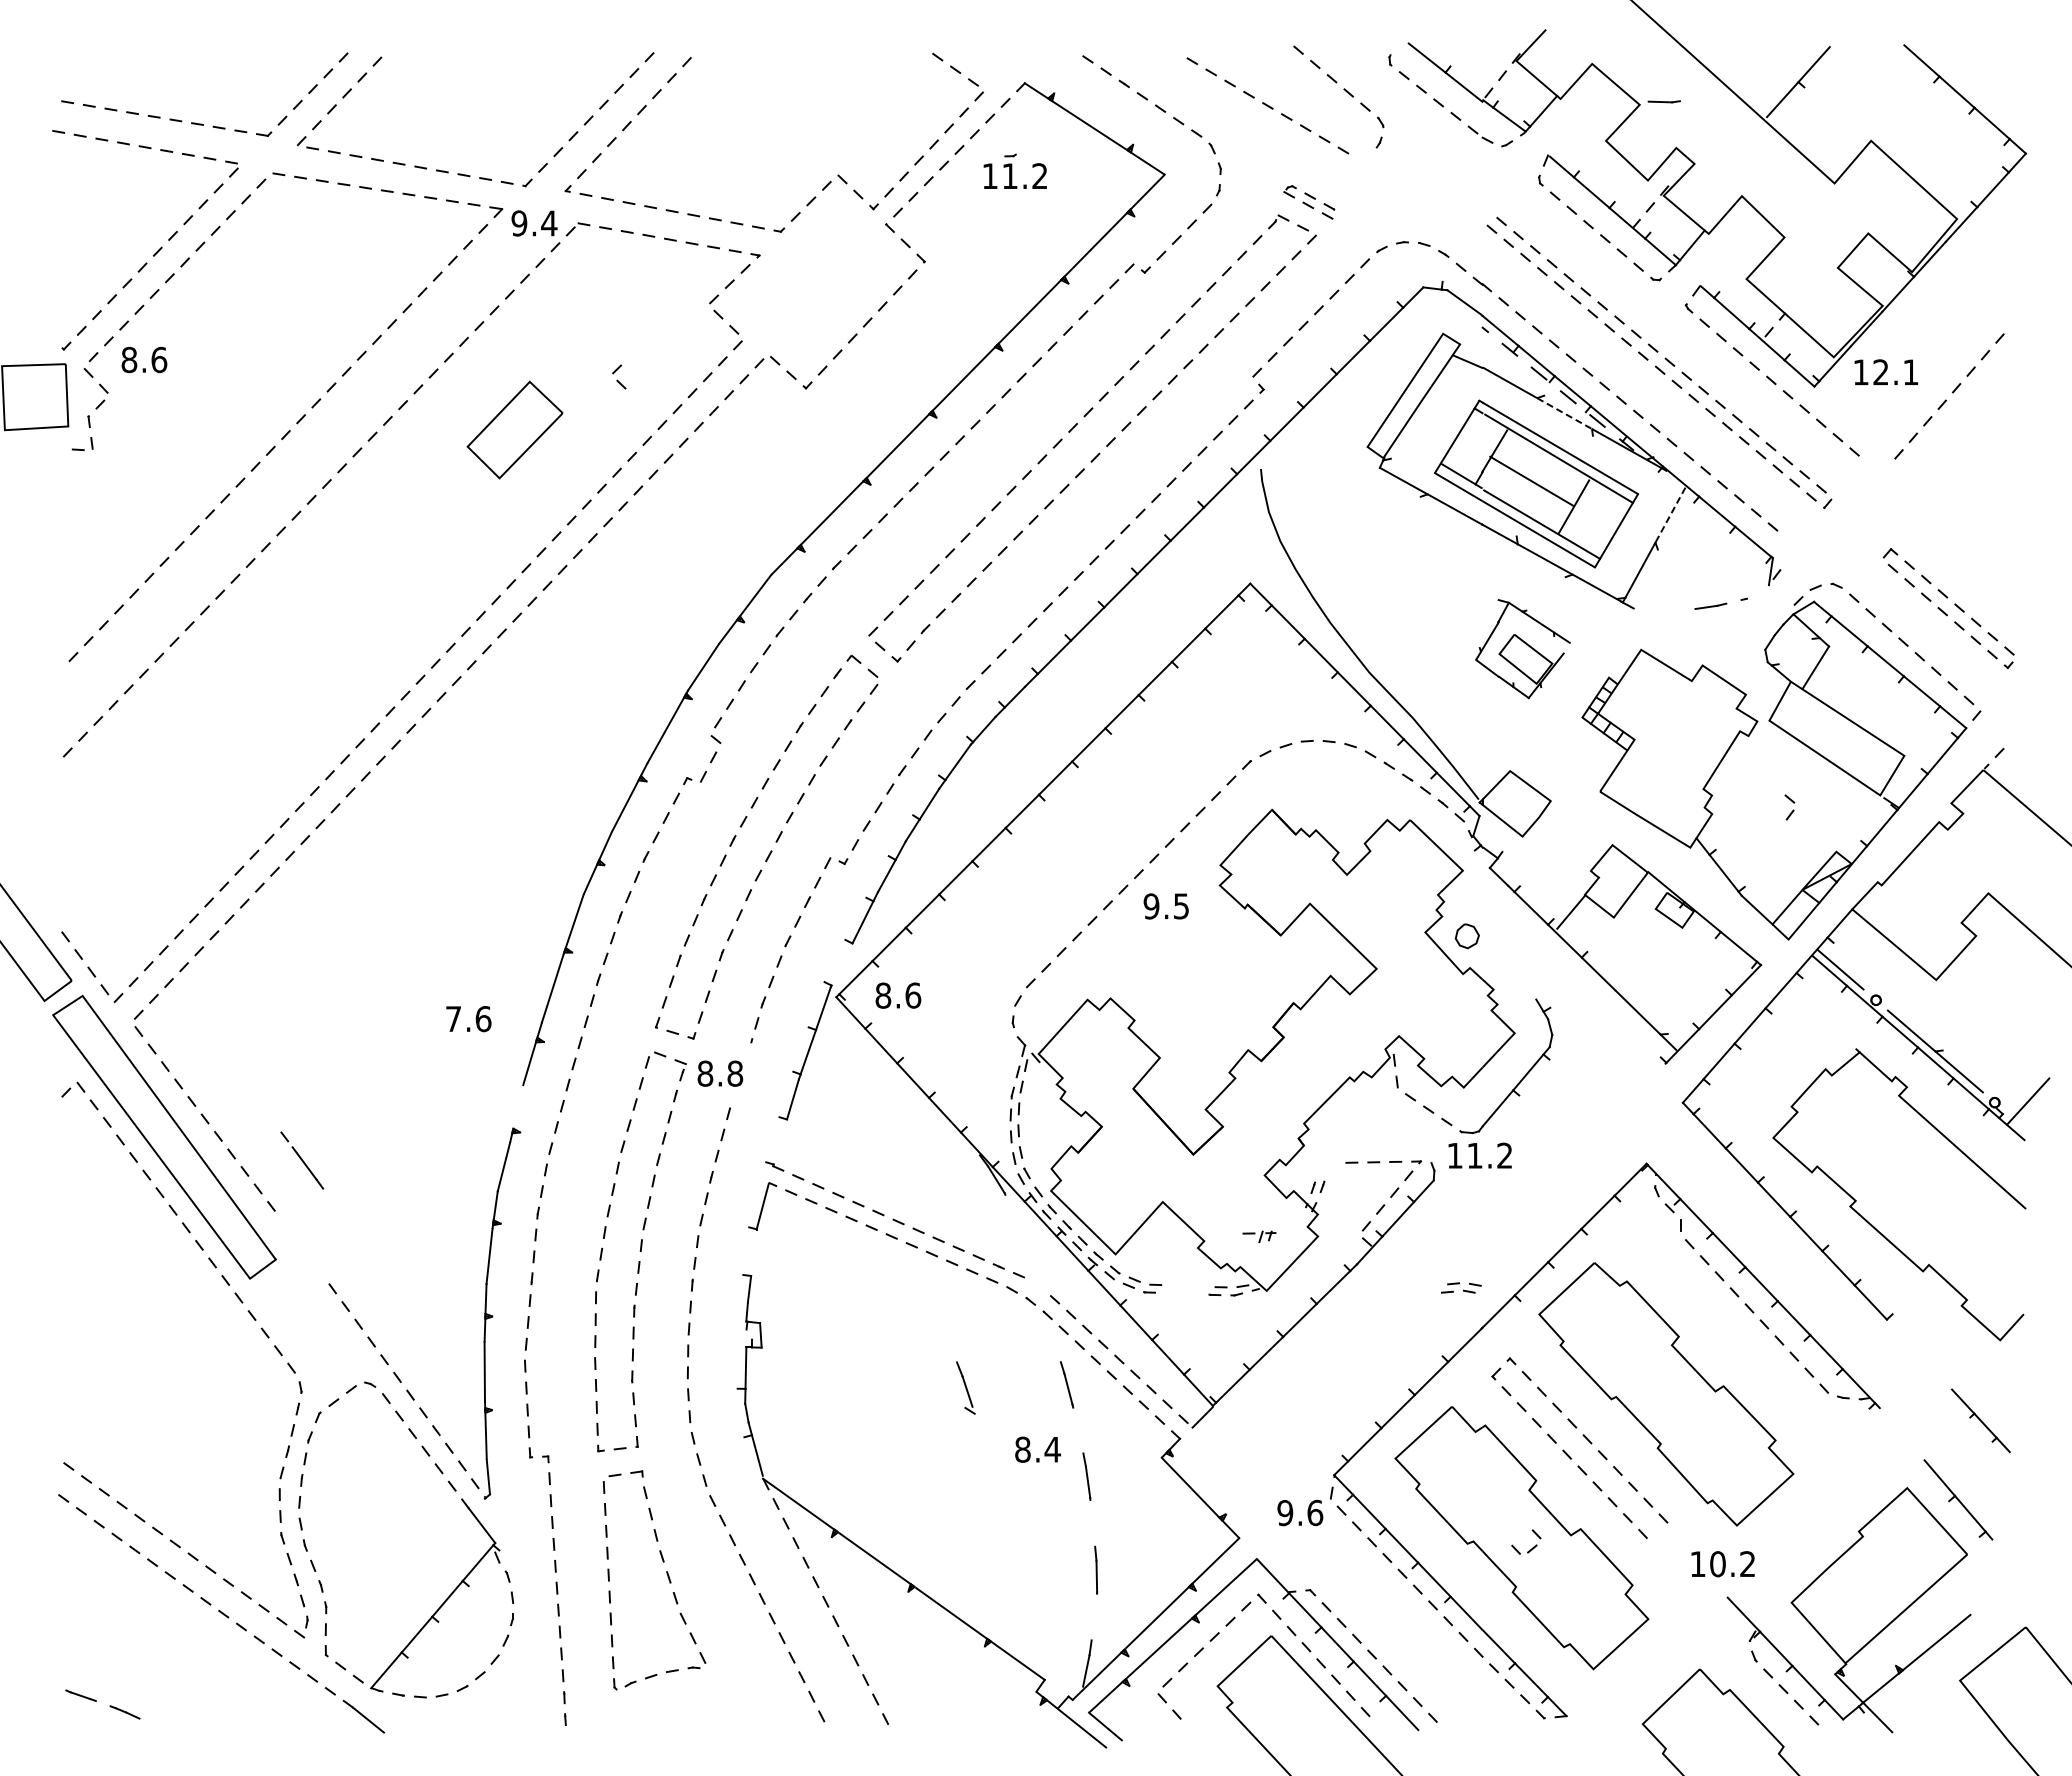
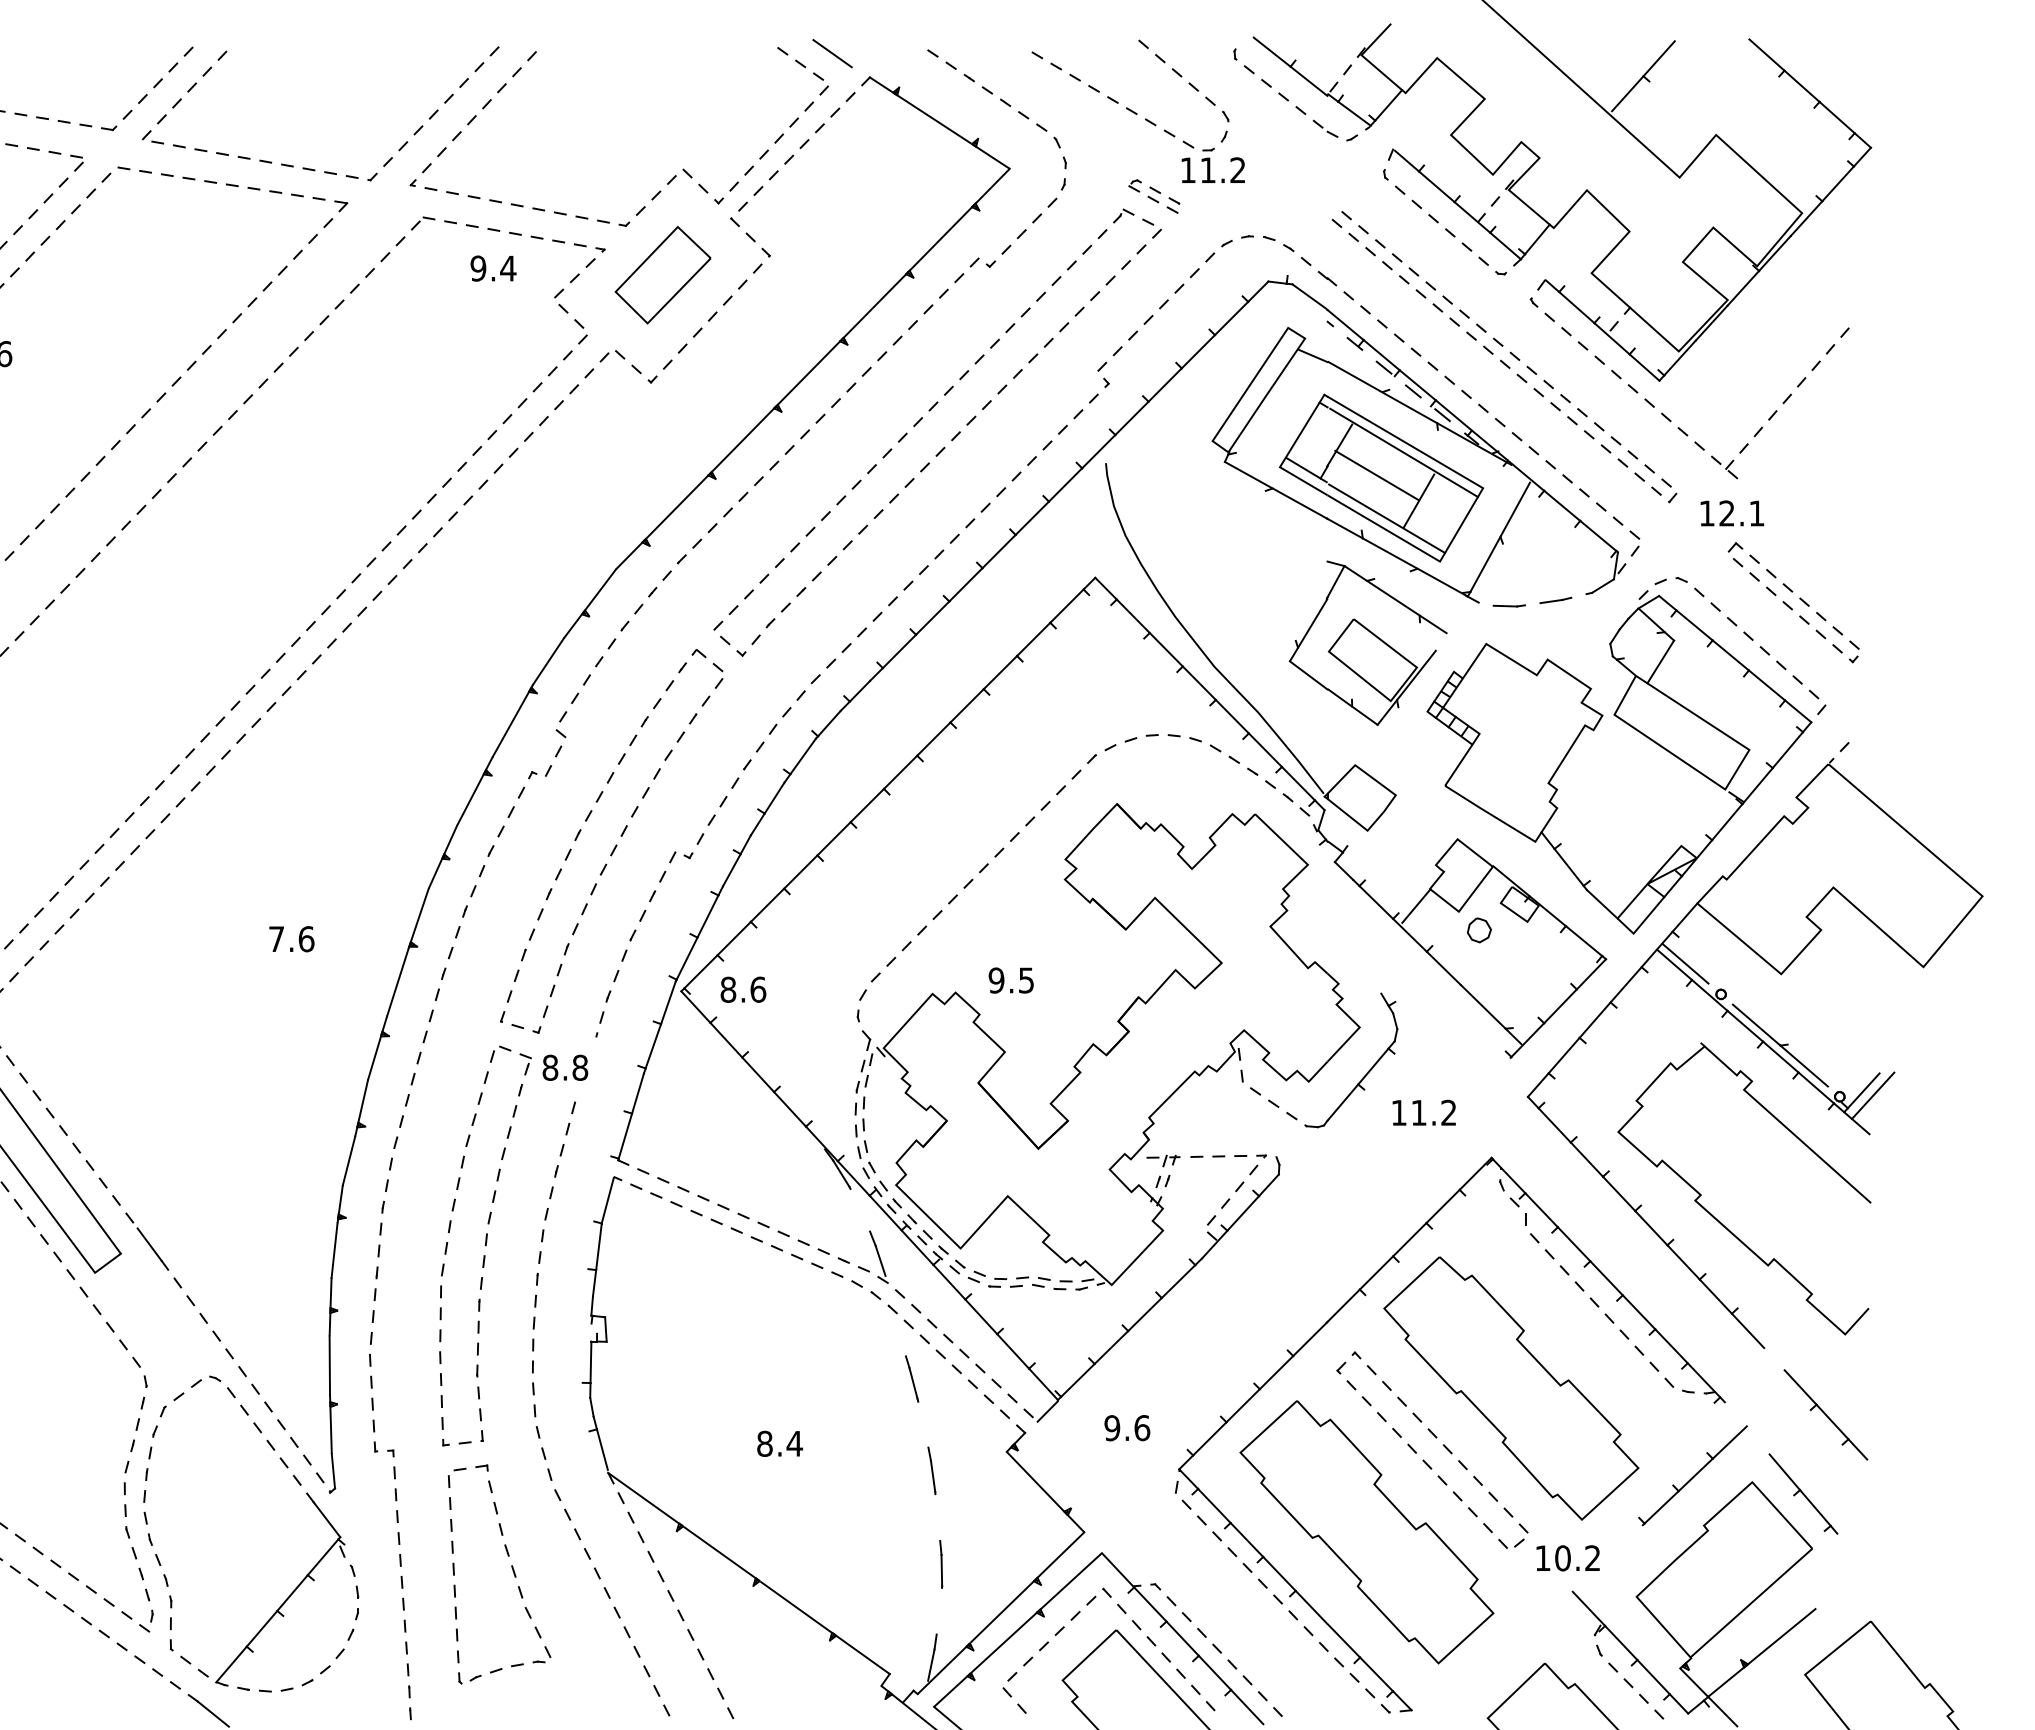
line: (987, 59) -> (832, 53), added
line: (1663, 101) -> (1508, 605), moved
part: (1014, 170) -> (1212, 164), moved
text: (534, 223) -> (493, 268), moved
text: (1886, 371) -> (1732, 512), moved
part: (619, 376) -> (464, 370), removed
line: (1565, 413) -> (1410, 407), dashed -> solid
part: (514, 429) -> (662, 274), moved
part: (1879, 473) -> (1724, 467), added
line: (1670, 515) -> (1515, 509), dashed -> solid
line: (1757, 591) -> (1602, 585), added
part: (1522, 648) -> (1367, 642), size x1.67
part: (1789, 807) -> (1634, 543), moved
text: (1165, 906) -> (1010, 980), moved
part: (1466, 936) -> (1478, 930), moved
line: (841, 964) -> (686, 958), added
text: (468, 1019) -> (291, 939), moved
line: (2018, 1096) -> (1863, 1090), added
line: (517, 1106) -> (362, 1100), added
line: (780, 1141) -> (625, 1135), added
text: (1479, 1155) -> (1423, 1112), moved
line: (302, 1160) -> (147, 1241), moved
part: (1259, 1236) -> (1163, 1160), moved
line: (753, 1252) -> (598, 1246), added
part: (1461, 1287) -> (1030, 1281), moved
line: (1902, 1336) -> (1747, 1330), added
part: (965, 1387) -> (878, 1256), moved
part: (1980, 1420) -> (1825, 1414), size x1.43
text: (1037, 1449) -> (779, 1443), moved
part: (1847, 1481) -> (1692, 1475), added
text: (1300, 1512) -> (1127, 1427), moved
part: (1532, 1547) -> (1519, 1541), moved

